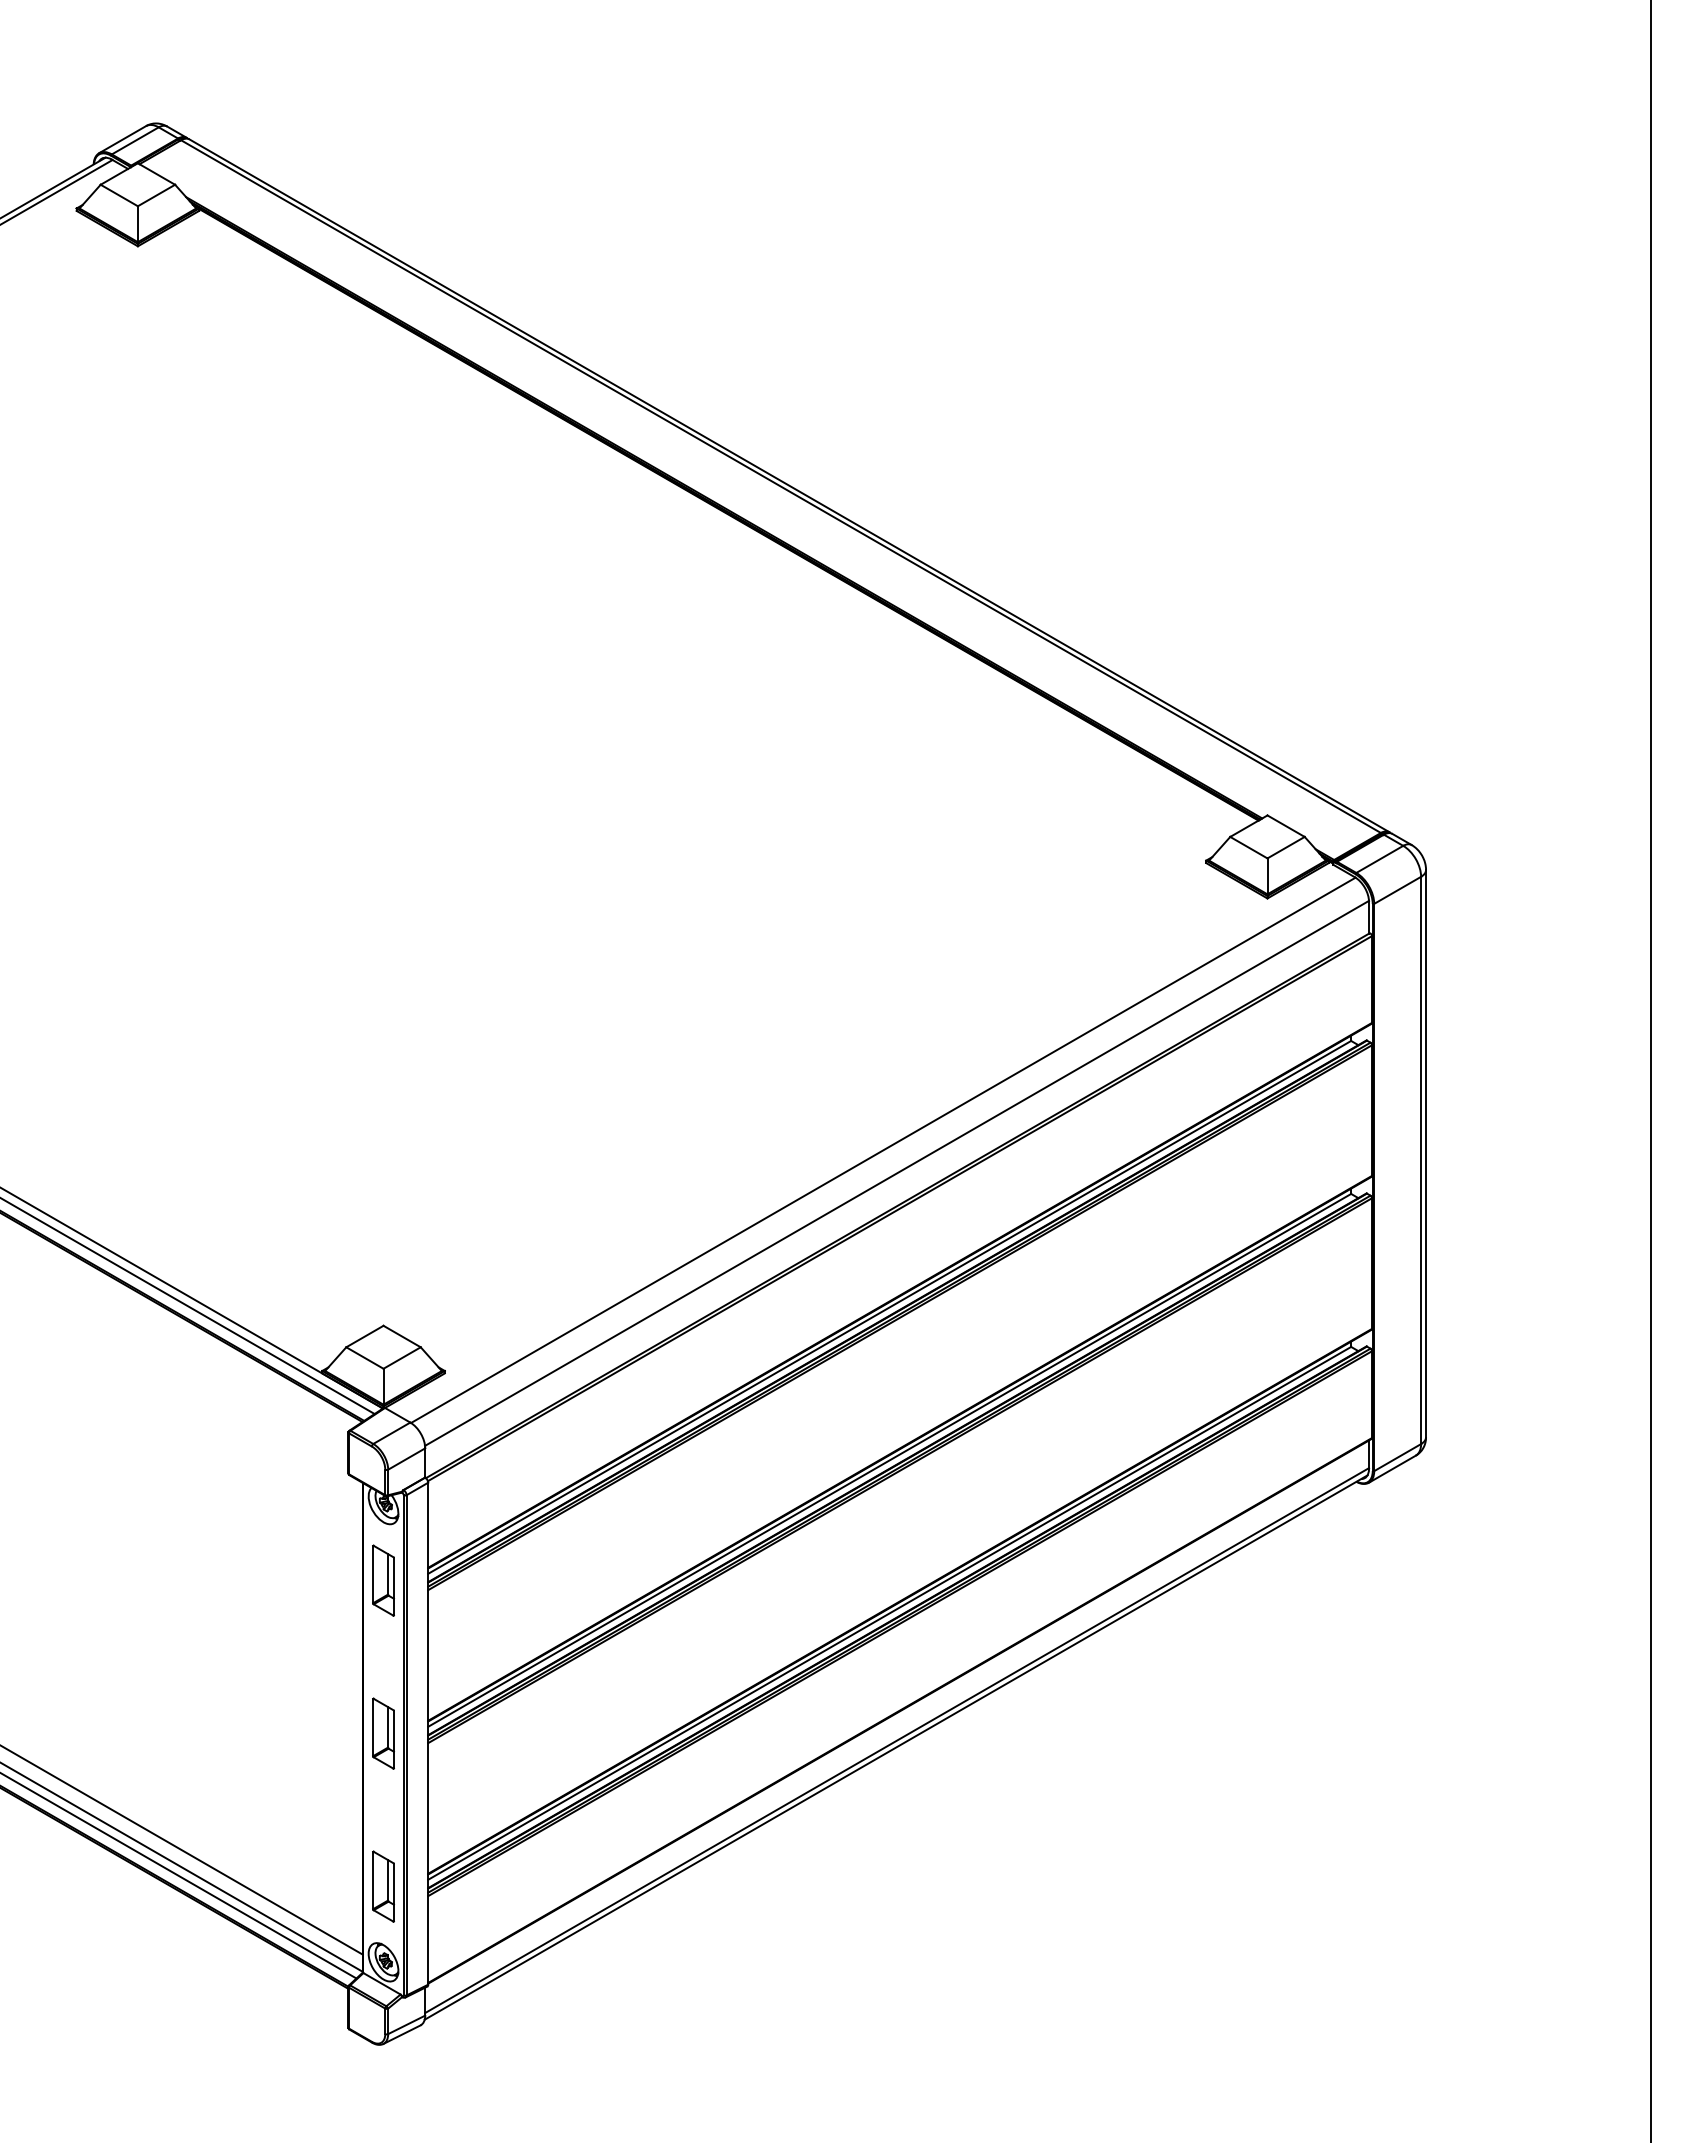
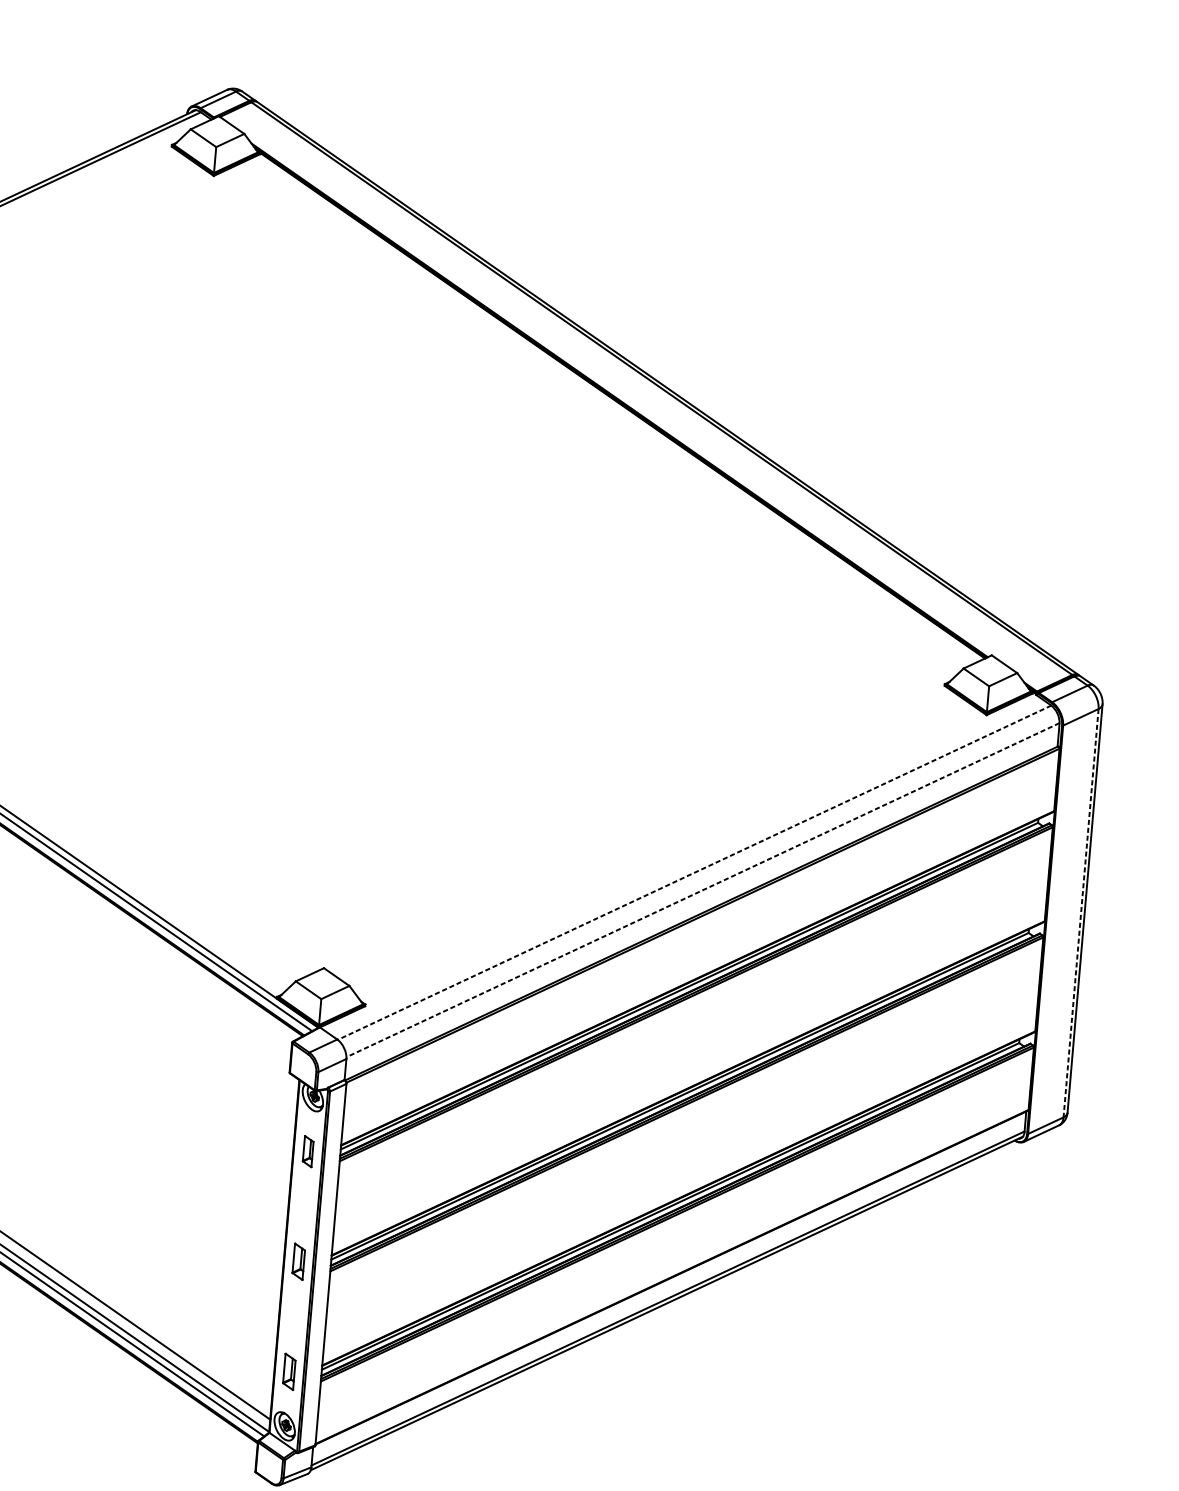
line: (882, 1150) -> (693, 872), solid -> dashed
line: (1421, 1160) -> (1081, 913), solid -> dashed
line: (897, 1173) -> (703, 890), solid -> dashed
part: (383, 1580) -> (308, 1151), size x0.6
part: (383, 1733) -> (298, 1261), size x0.7
part: (383, 1886) -> (289, 1371), size x0.7

